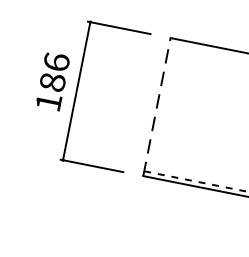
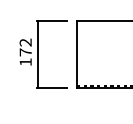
text: (54, 72) -> (25, 47), 186 -> 172
line: (157, 107) -> (77, 54), dashed -> solid

